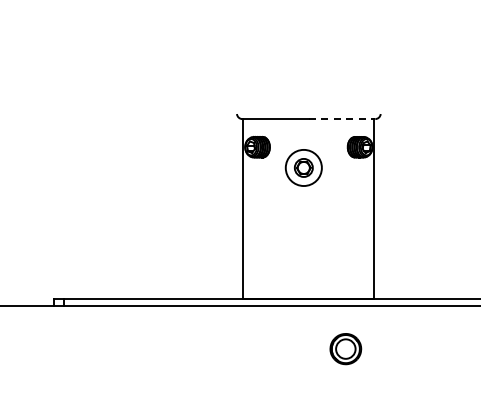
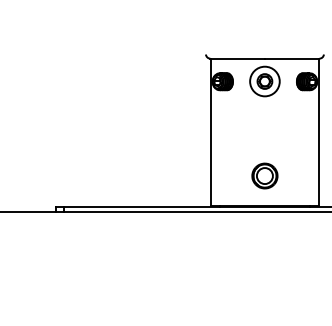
line: (342, 119) -> (292, 59), dashed -> solid
part: (303, 167) -> (264, 81), moved
part: (345, 349) -> (264, 176), moved

